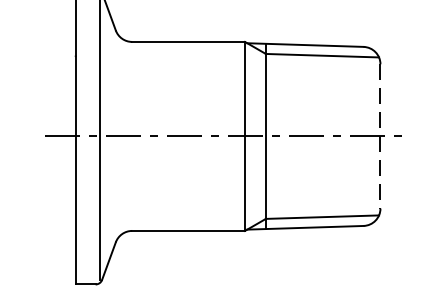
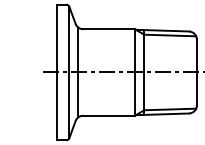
line: (119, 136) -> (77, 72), added
line: (379, 136) -> (196, 72), dashed -> solid

